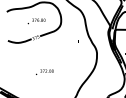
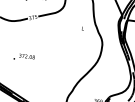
text: (44, 71) -> (24, 56), moved

